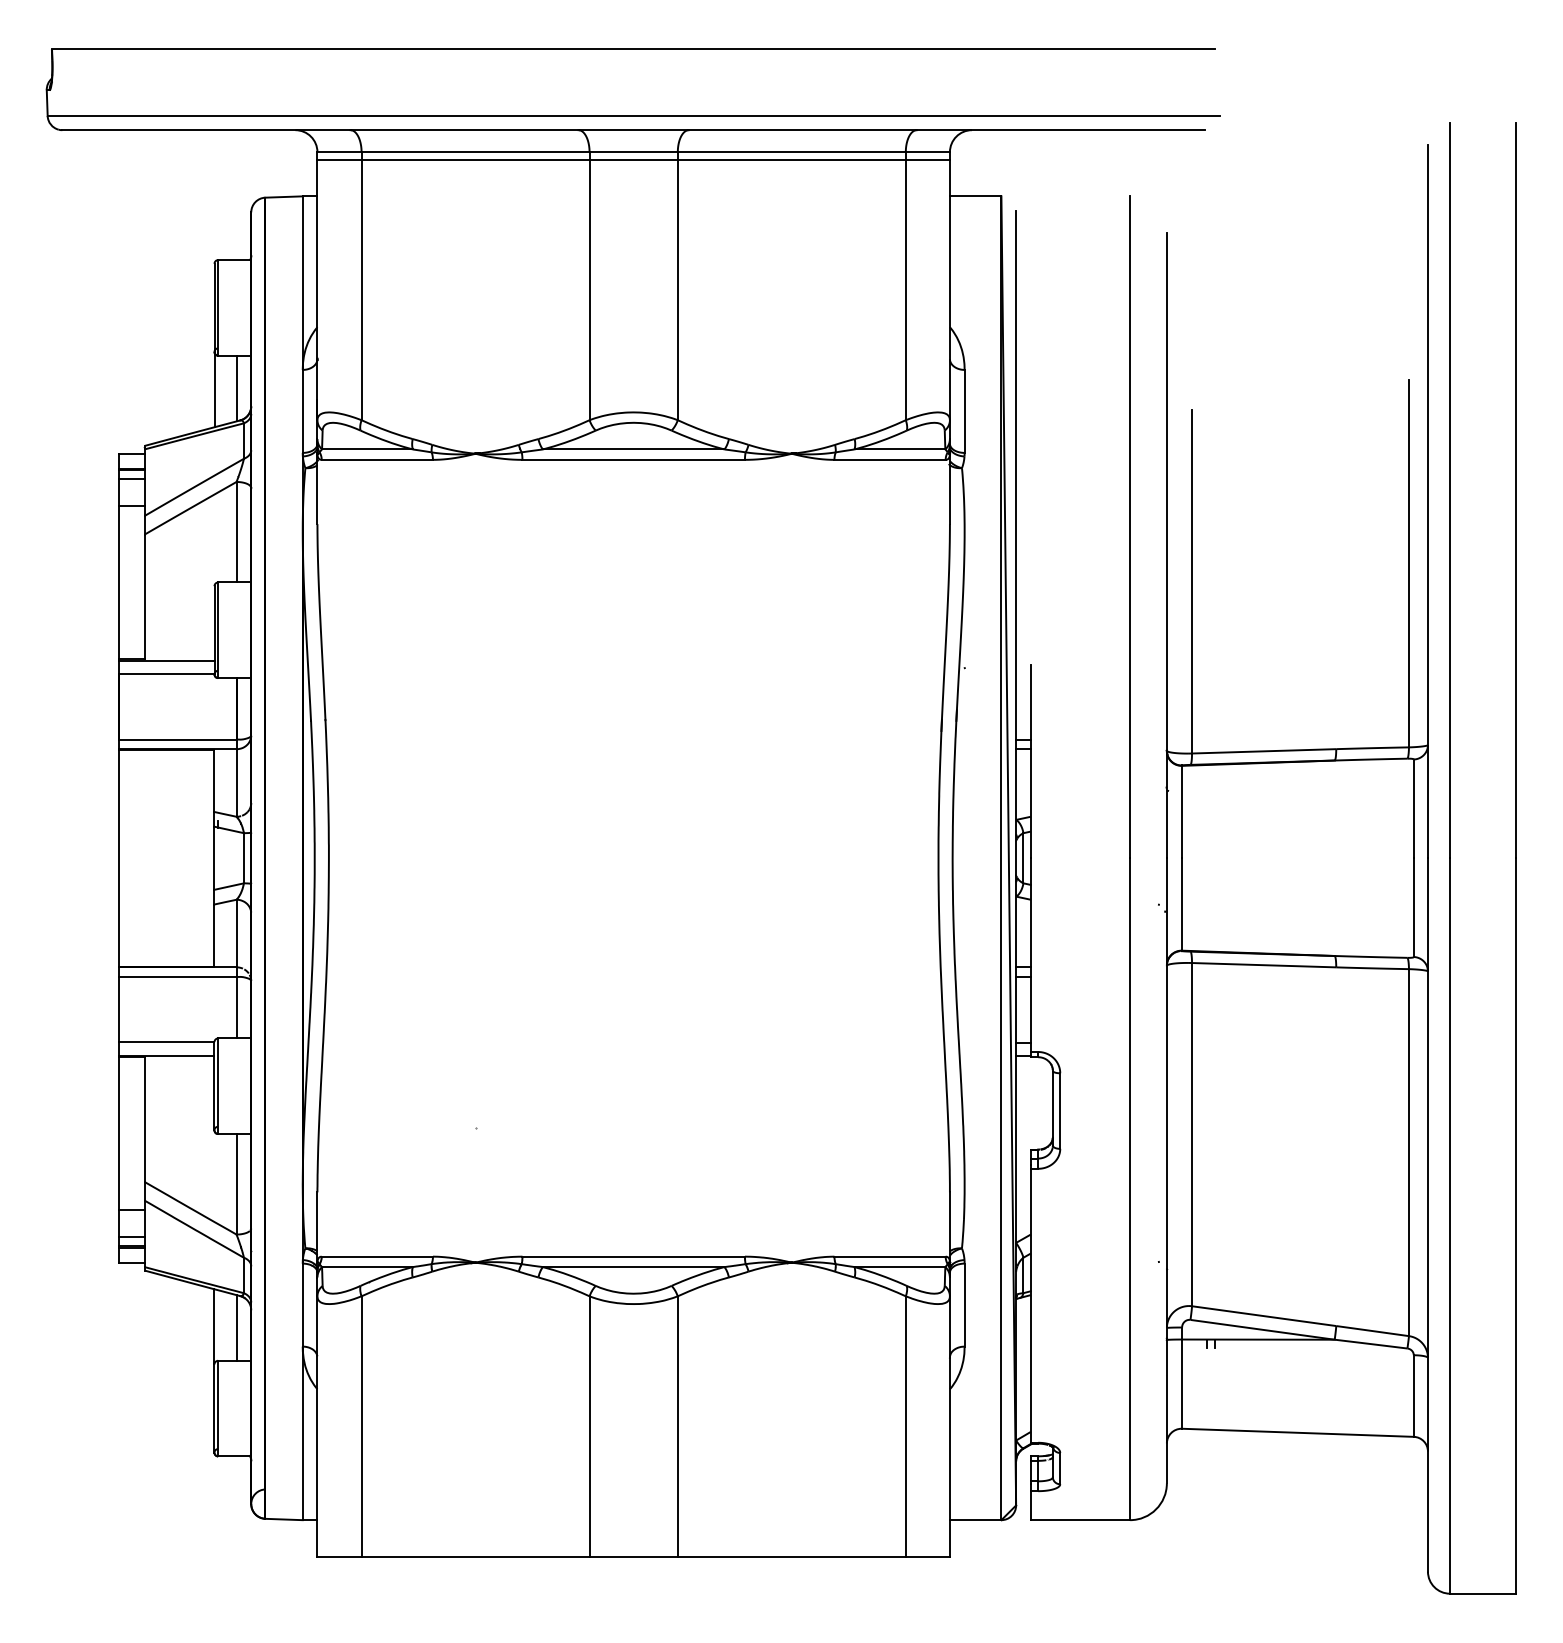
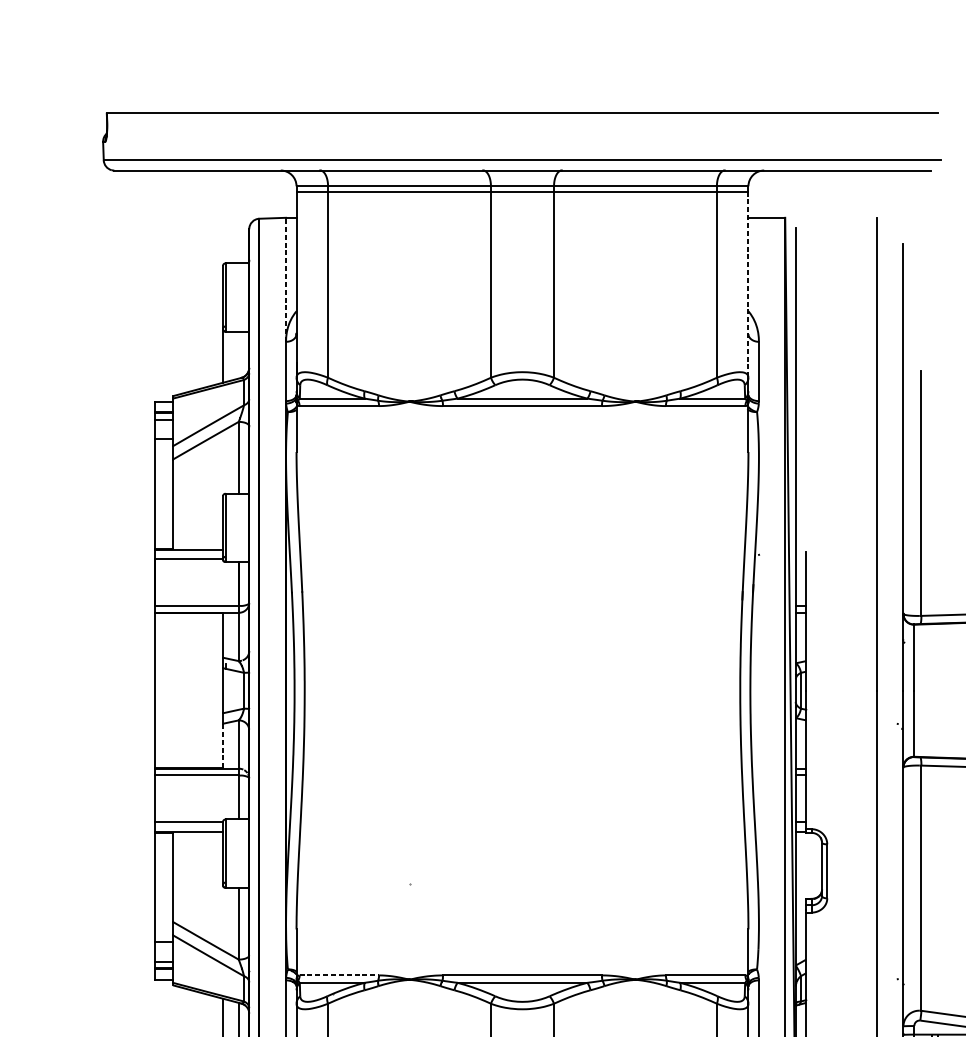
line: (302, 283) -> (285, 280), solid -> dashed
line: (949, 290) -> (748, 285), solid -> dashed
line: (236, 388) -> (238, 355), removed
line: (214, 935) -> (222, 745), solid -> dashed
line: (377, 1256) -> (339, 975), solid -> dashed

